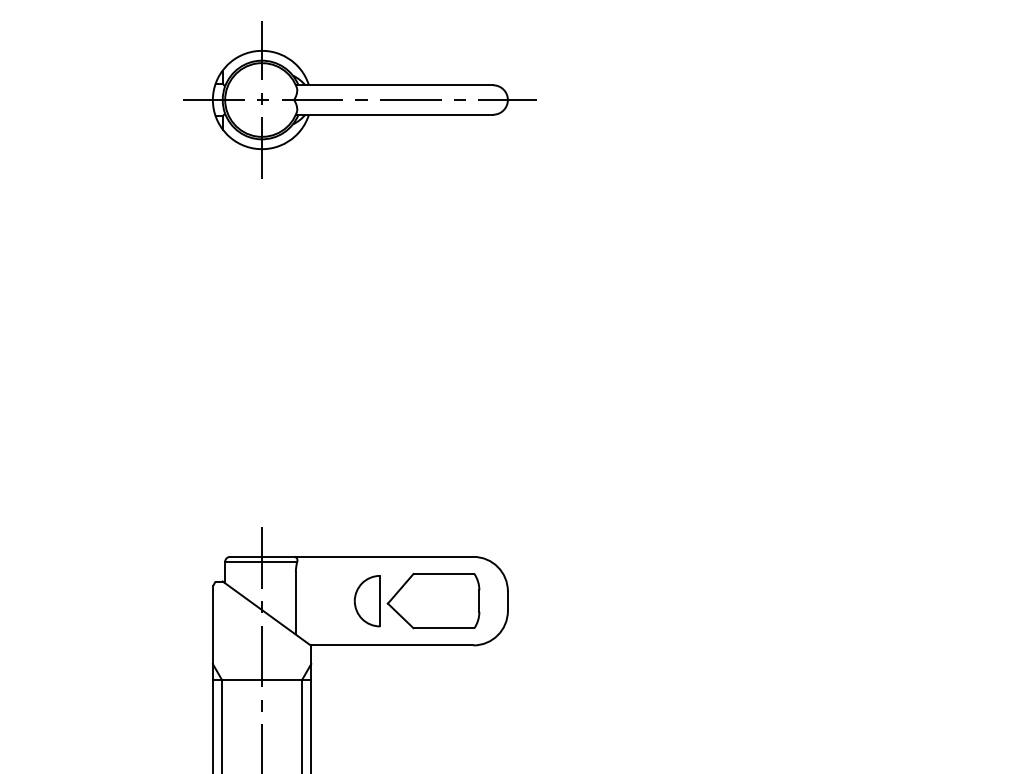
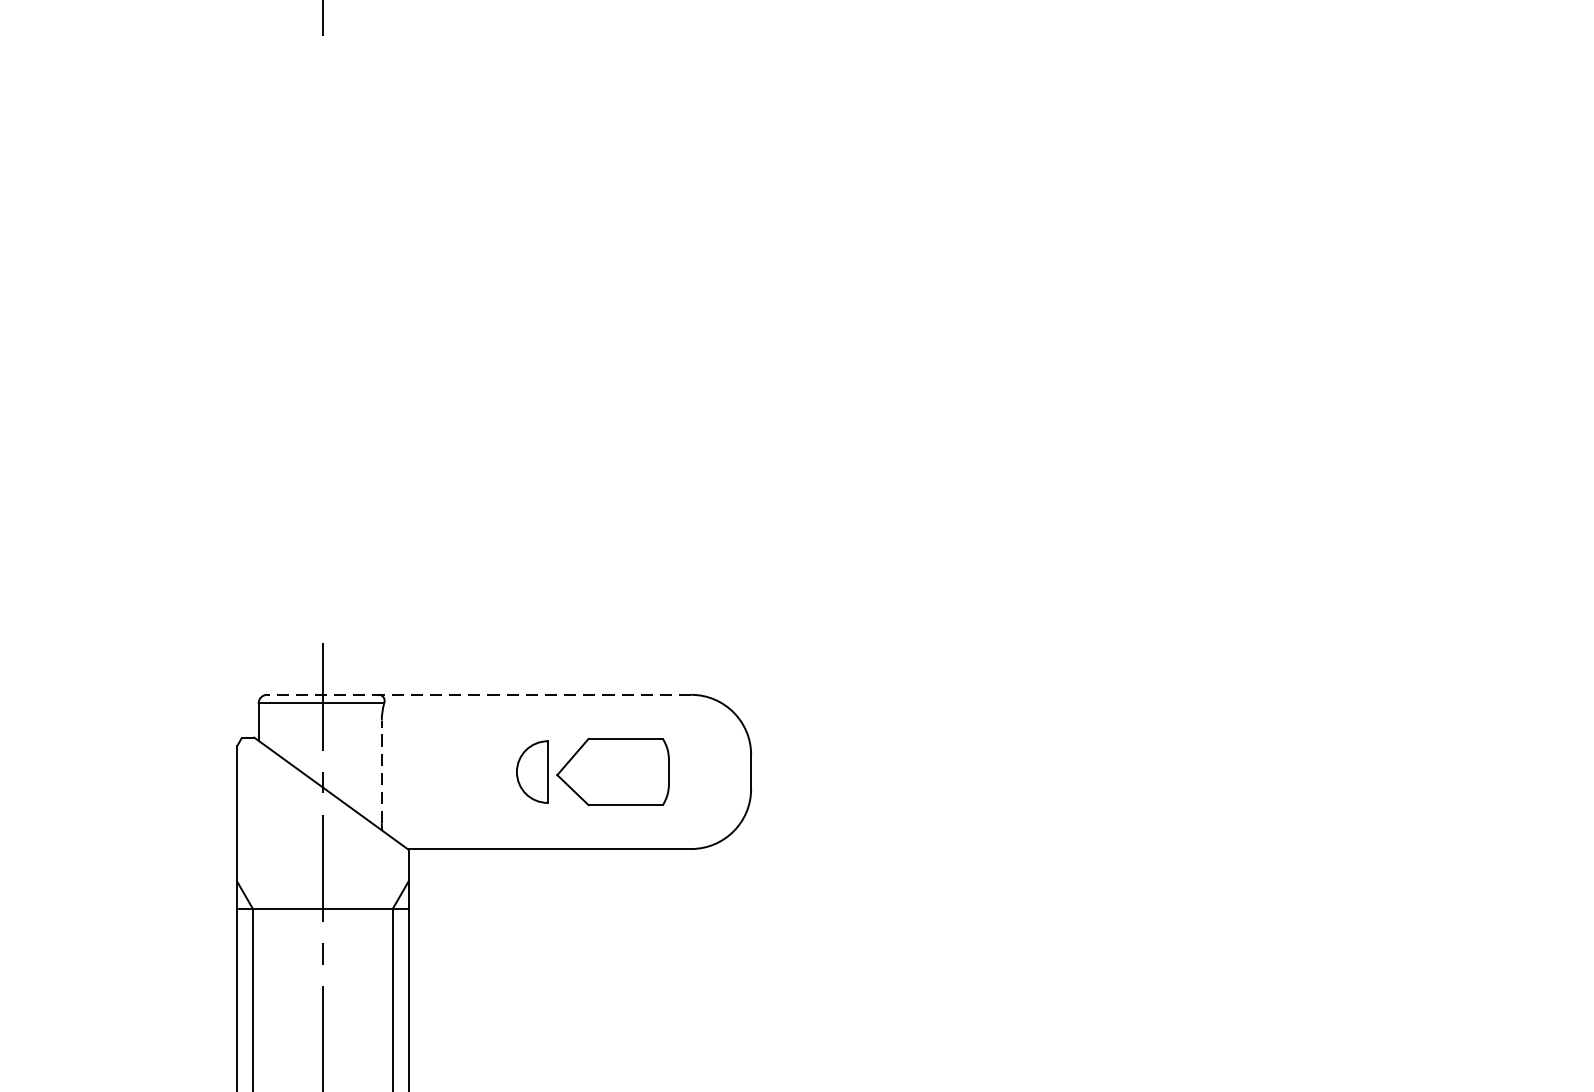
line: (351, 556) -> (478, 694), solid -> dashed
line: (295, 601) -> (381, 772), solid -> dashed
part: (416, 601) -> (591, 772), size x0.7

